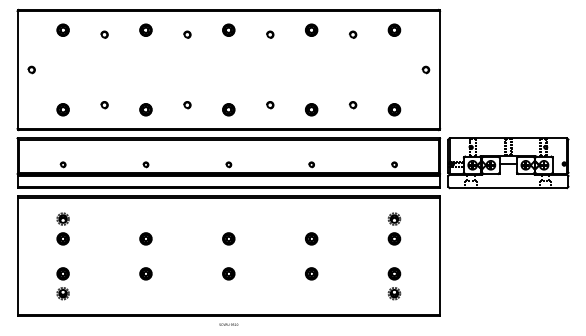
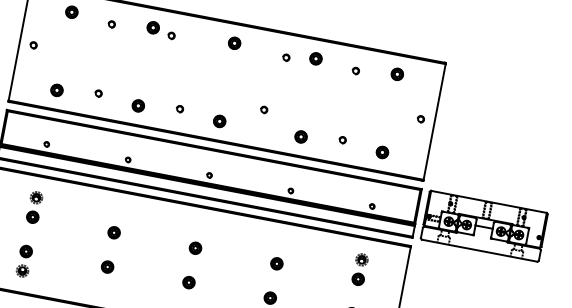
part: (187, 34) -> (171, 35), moved
part: (270, 34) -> (286, 57), moved
part: (270, 105) -> (264, 110), moved

